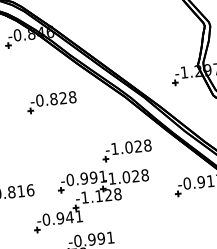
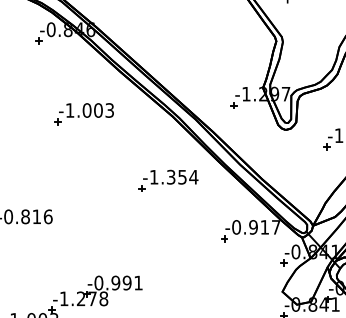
text: (55, 98) -> (89, 110), -0.828 -> -1.003
text: (138, 145) -> (182, 176), -1.028 -> -1.354
part: (90, 199) -> (119, 234), removed

